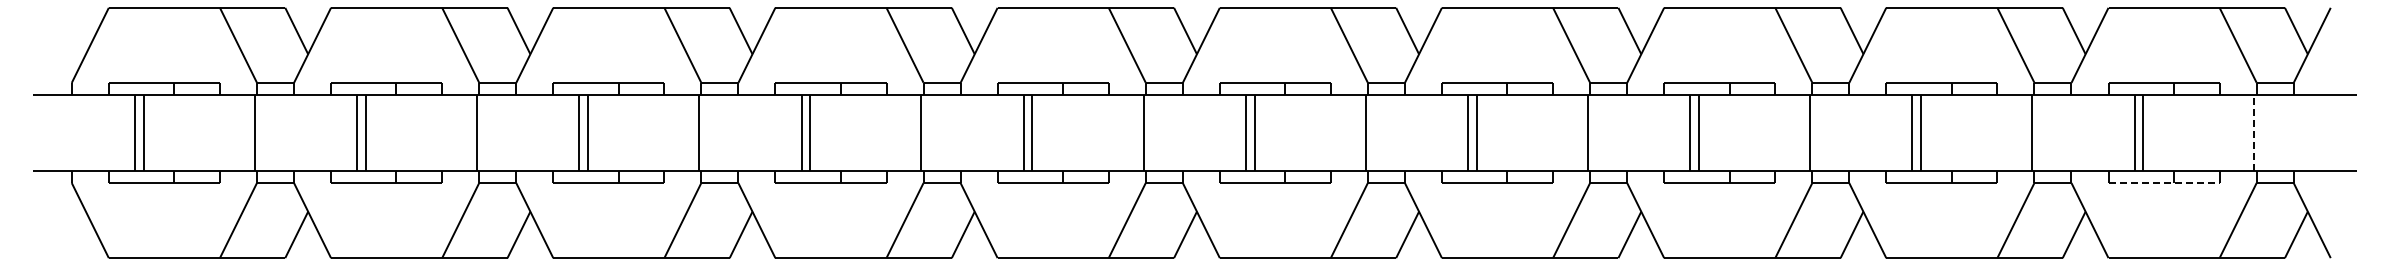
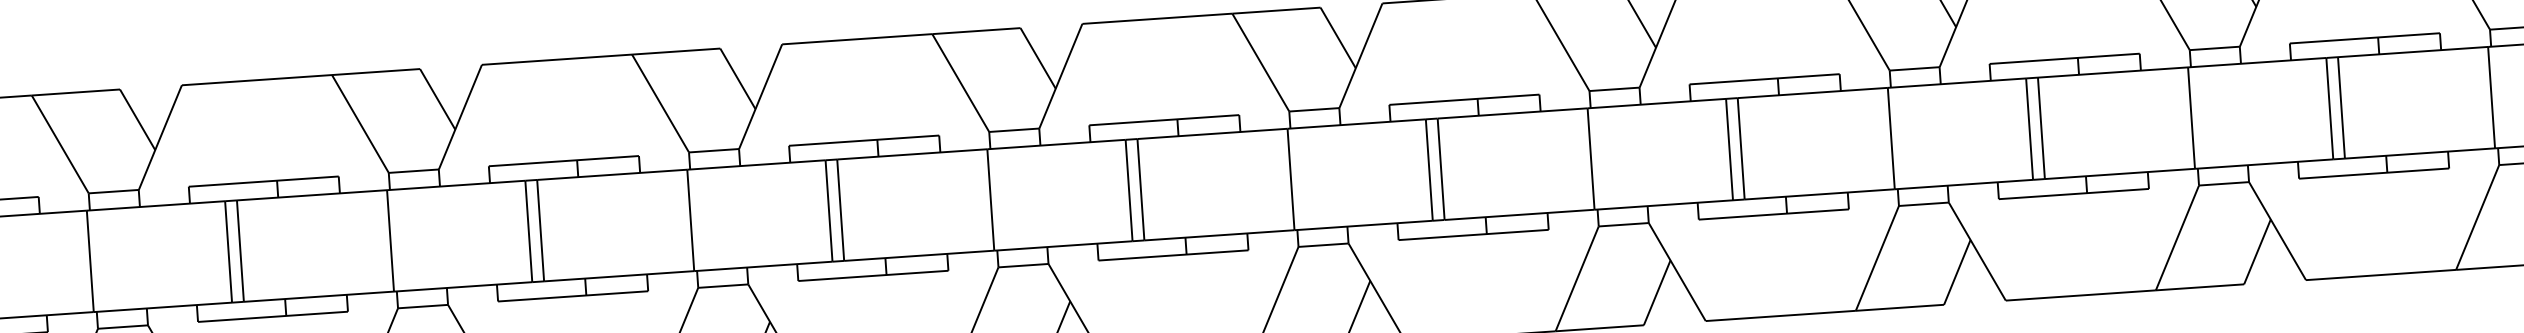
line: (2254, 132) -> (2491, 96), dashed -> solid
line: (2164, 183) -> (2374, 174), dashed -> solid

